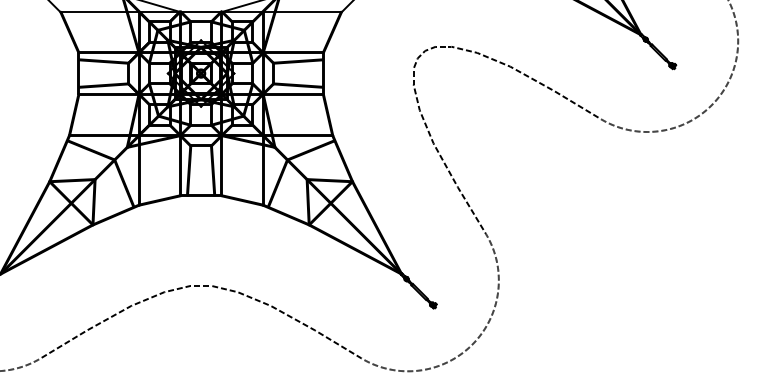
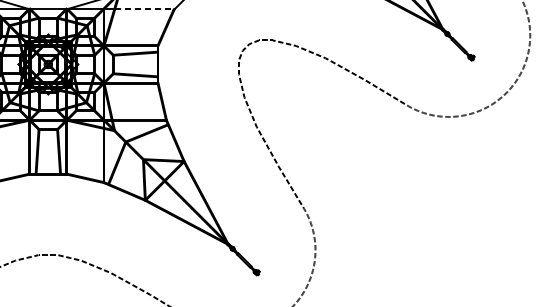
line: (308, 12) -> (144, 9), solid -> dashed

